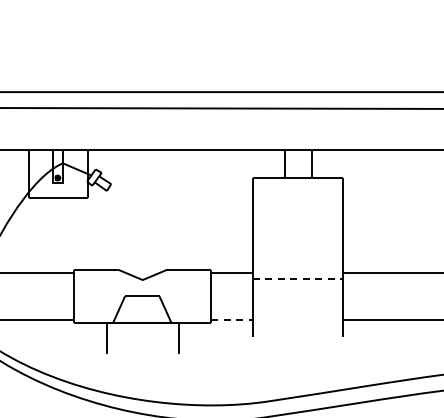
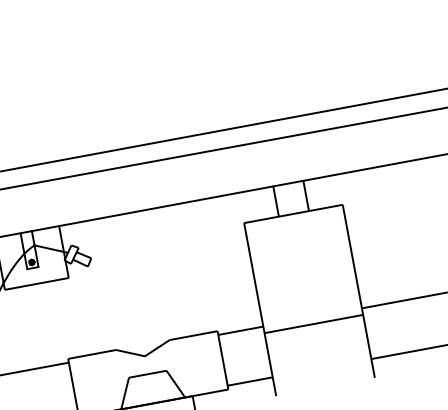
line: (298, 279) -> (314, 324), dashed -> solid
line: (232, 319) -> (250, 381), dashed -> solid

